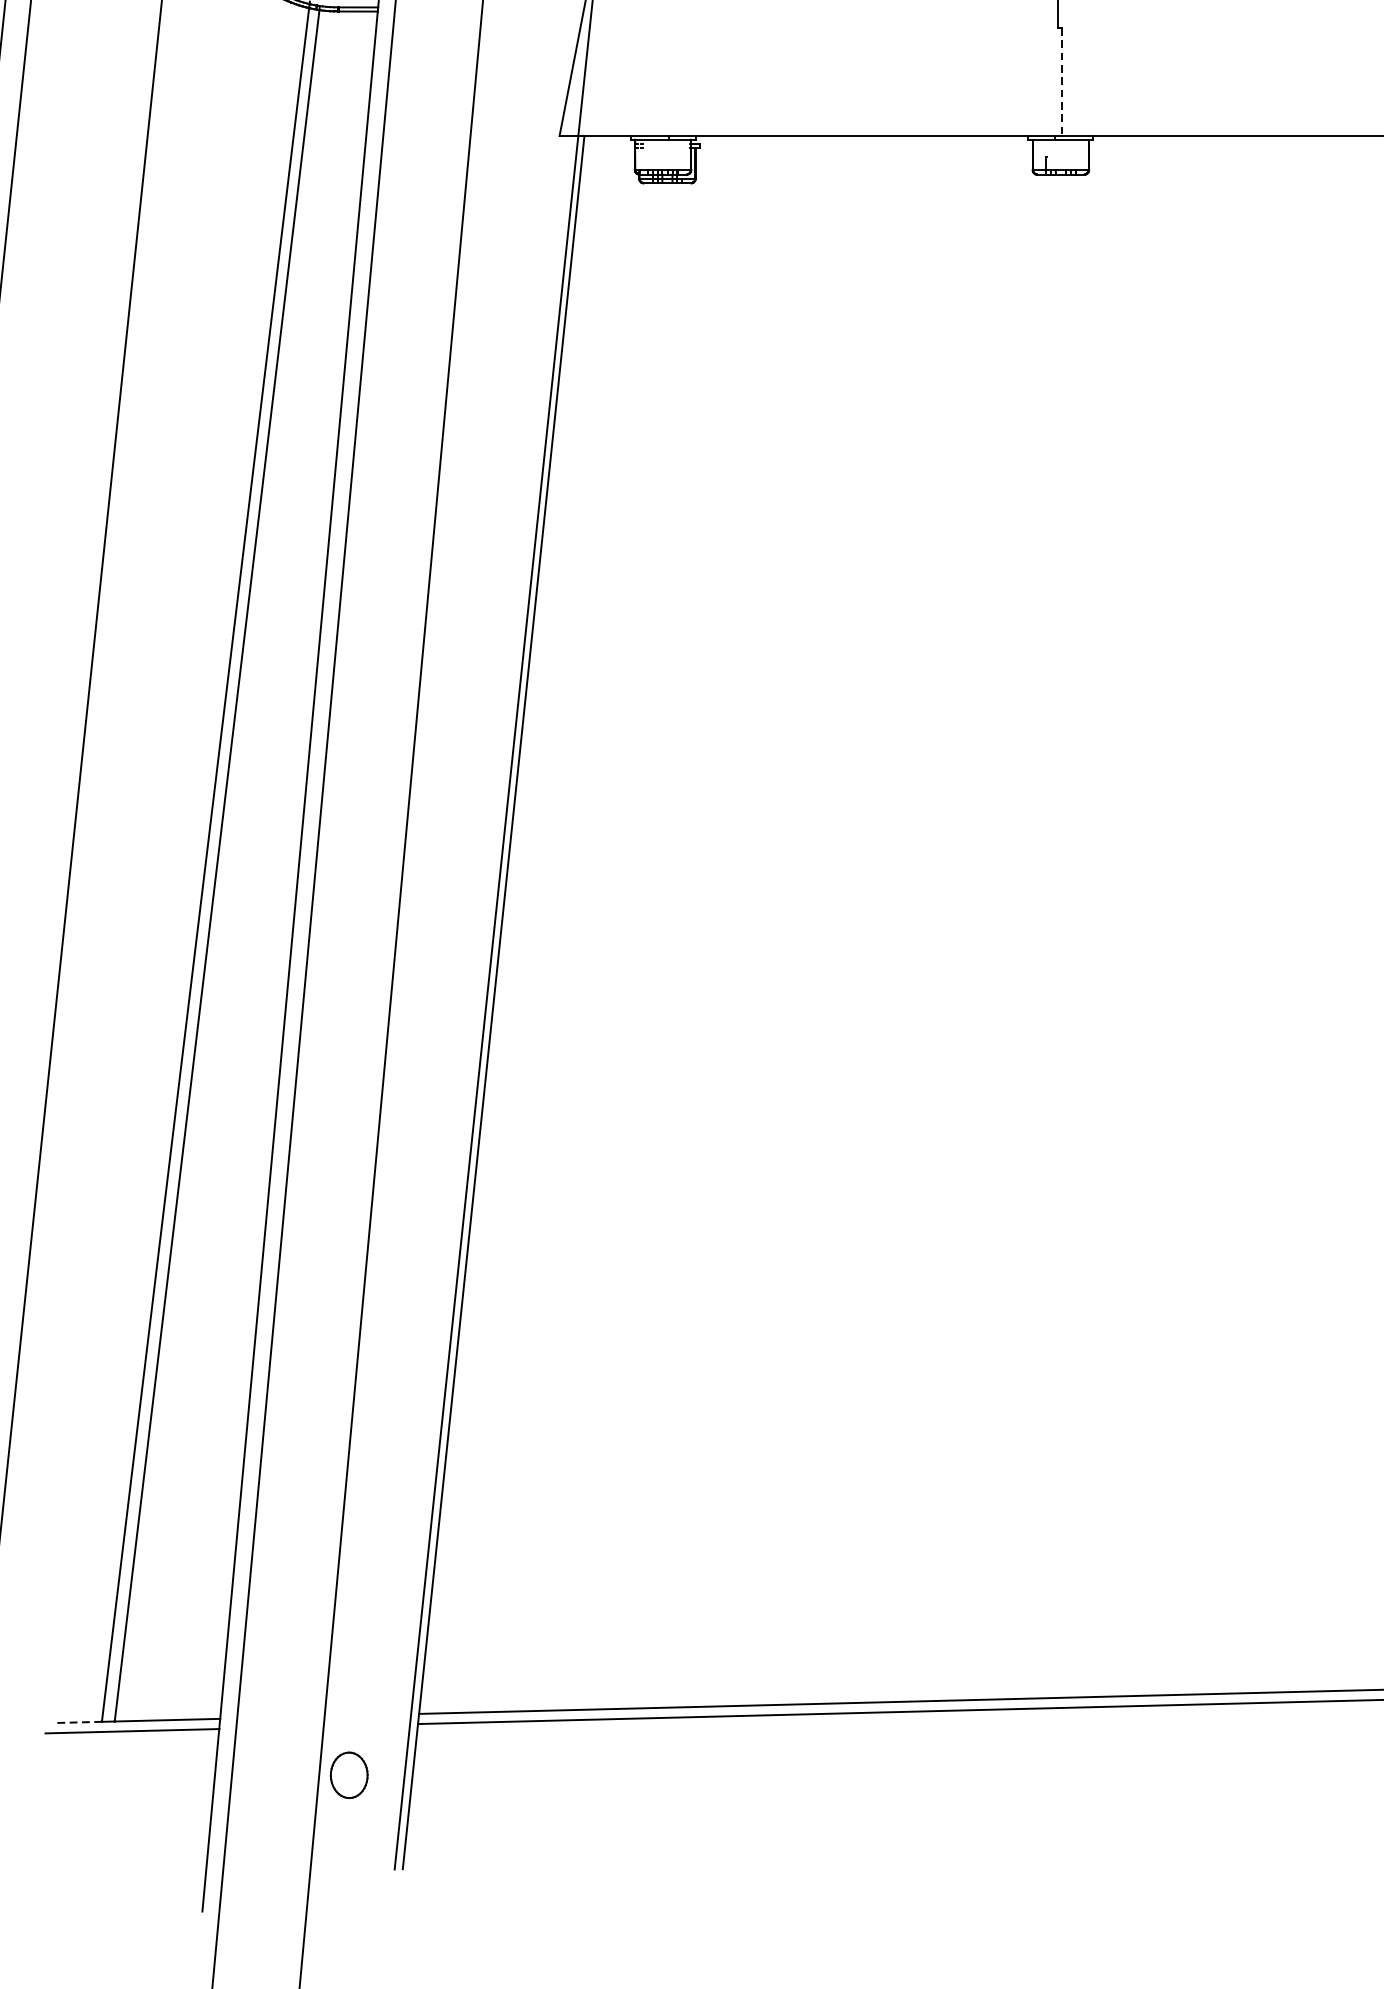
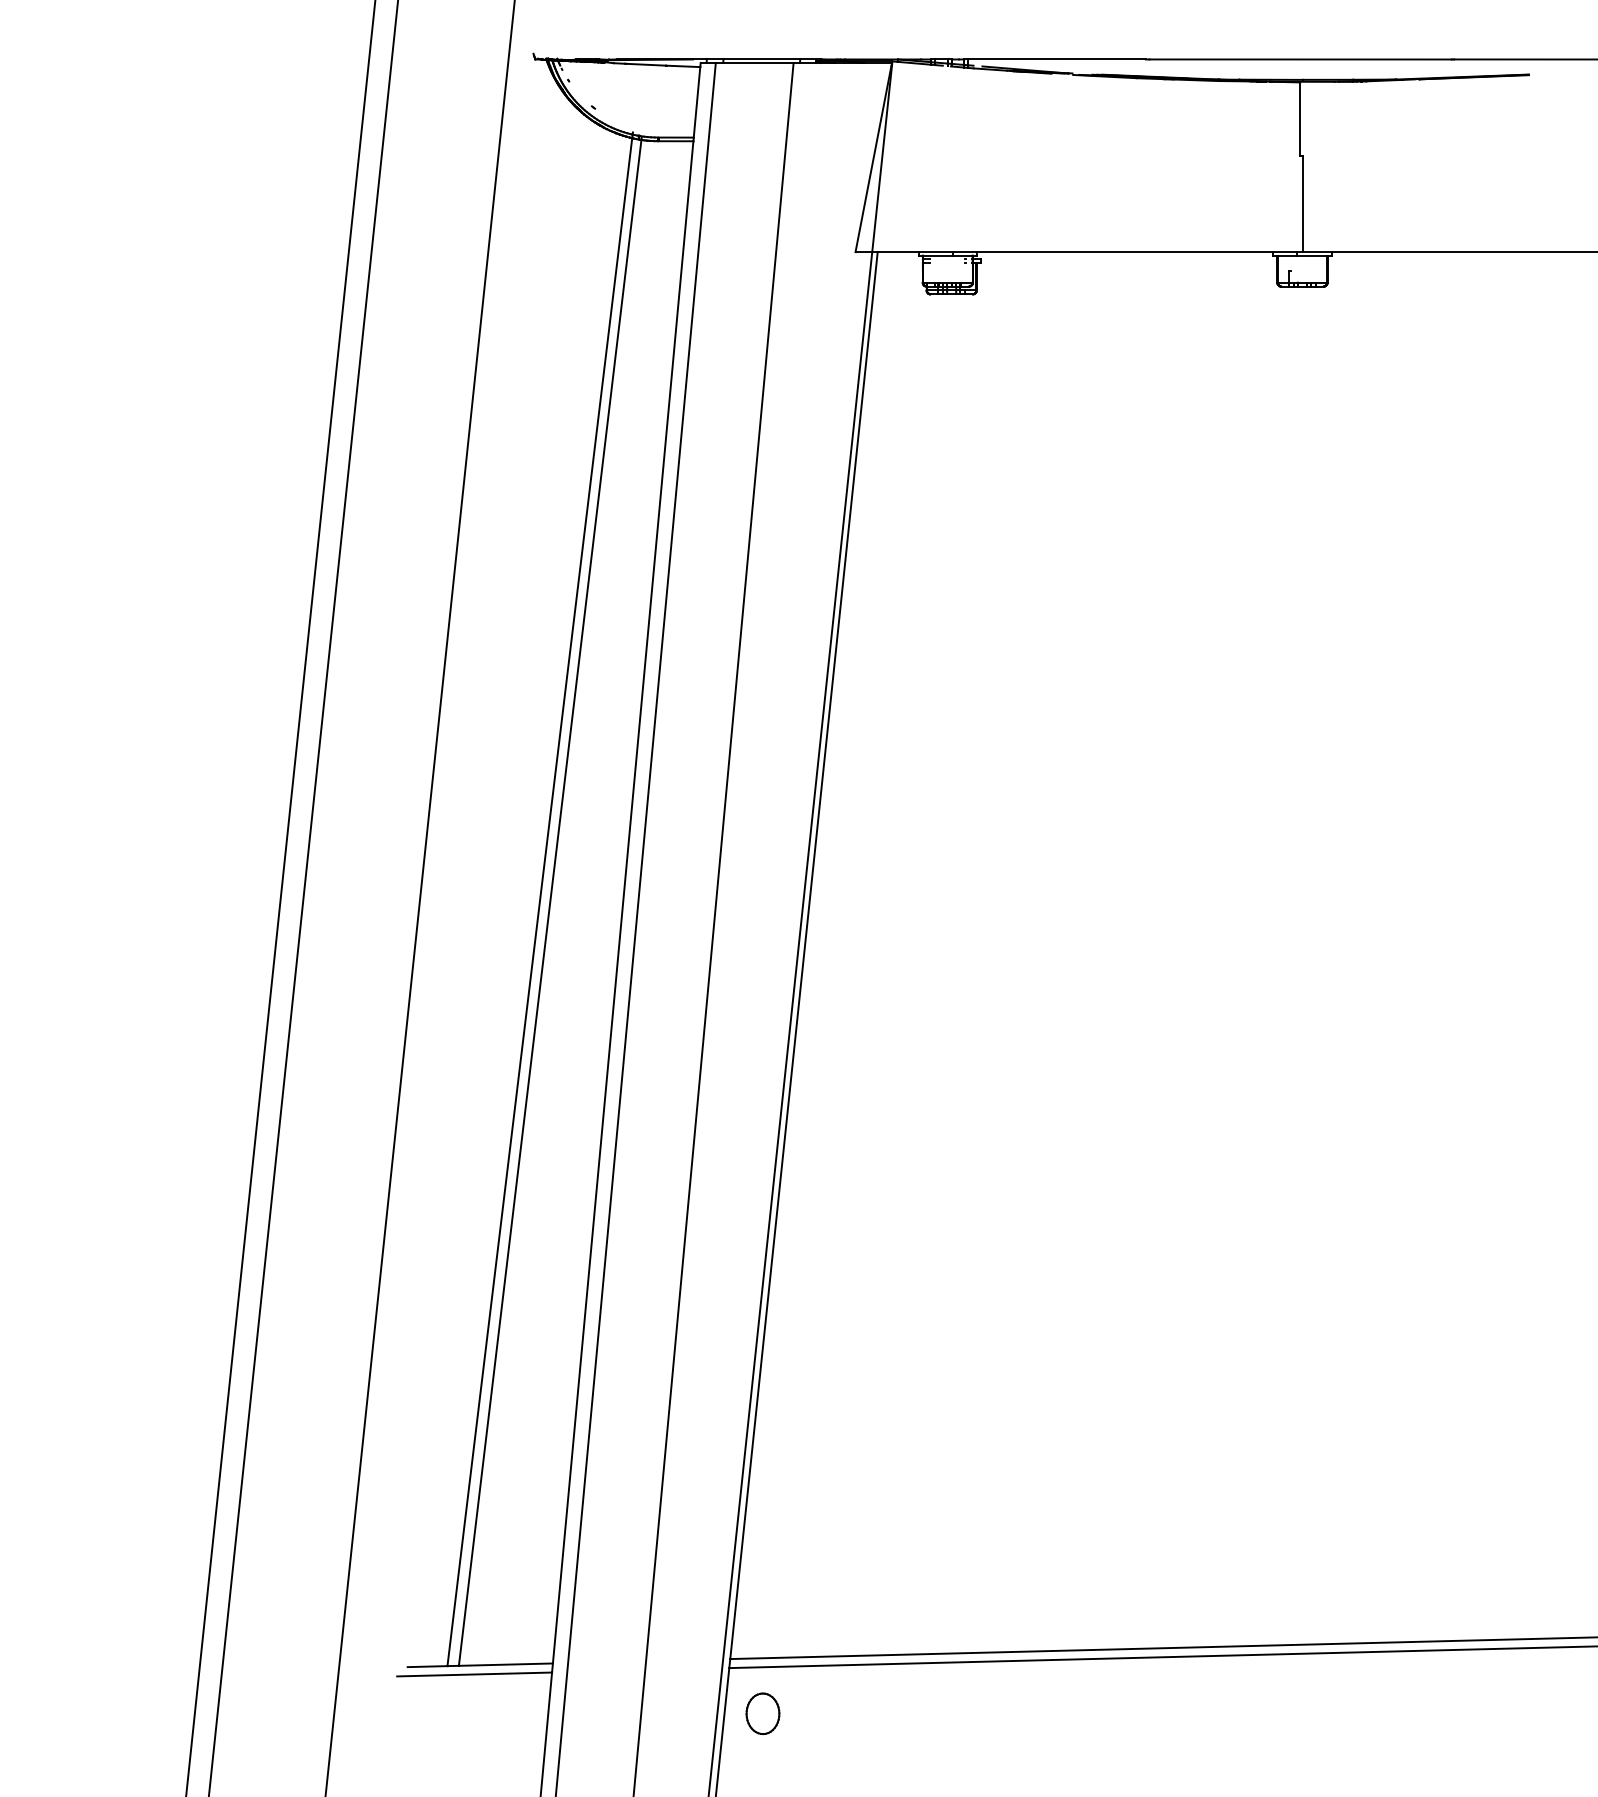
line: (1062, 82) -> (1303, 204), dashed -> solid
line: (79, 1722) -> (427, 1666), dashed -> solid
part: (348, 1774) -> (762, 1713), moved

